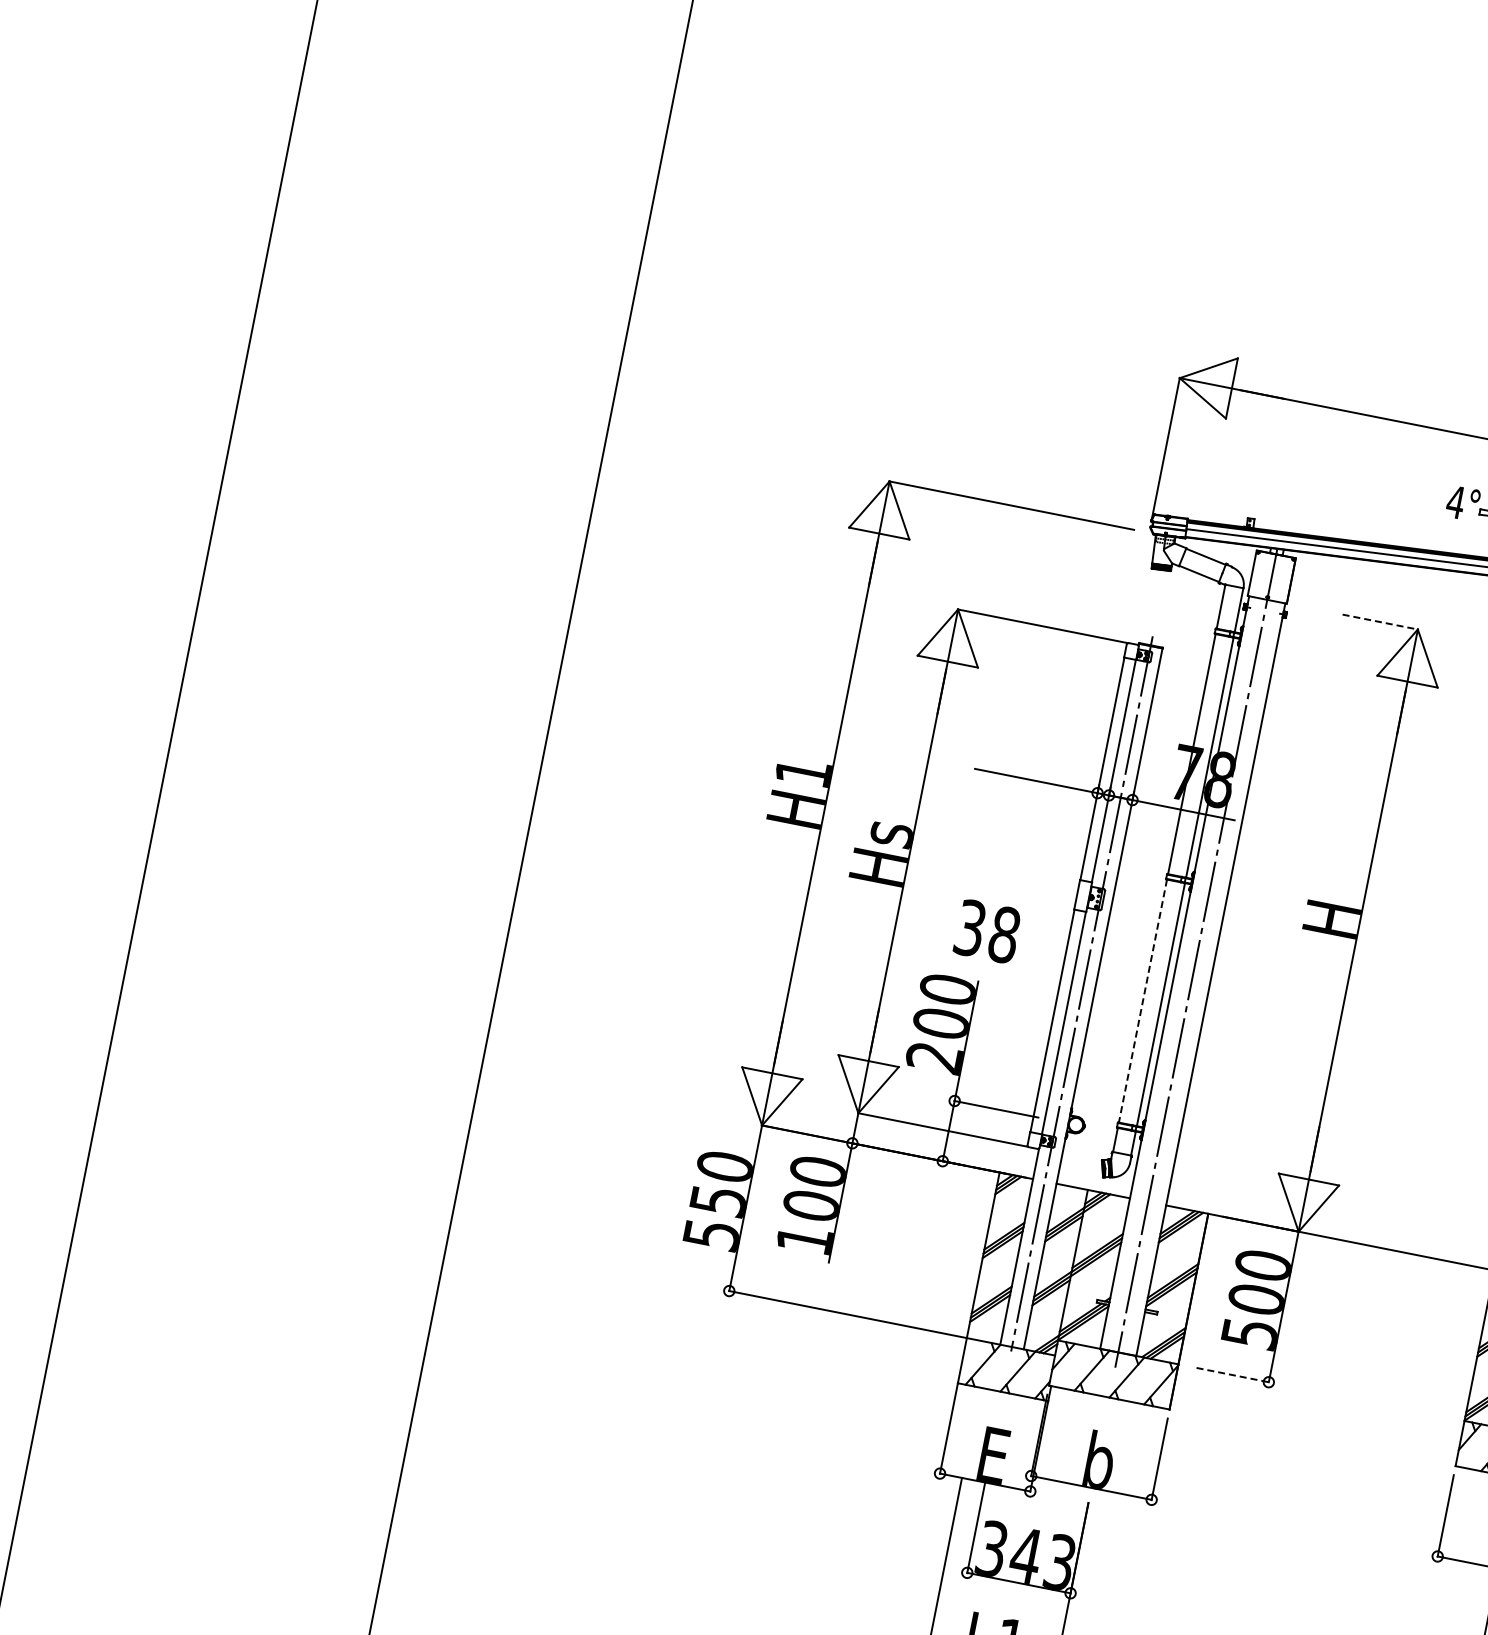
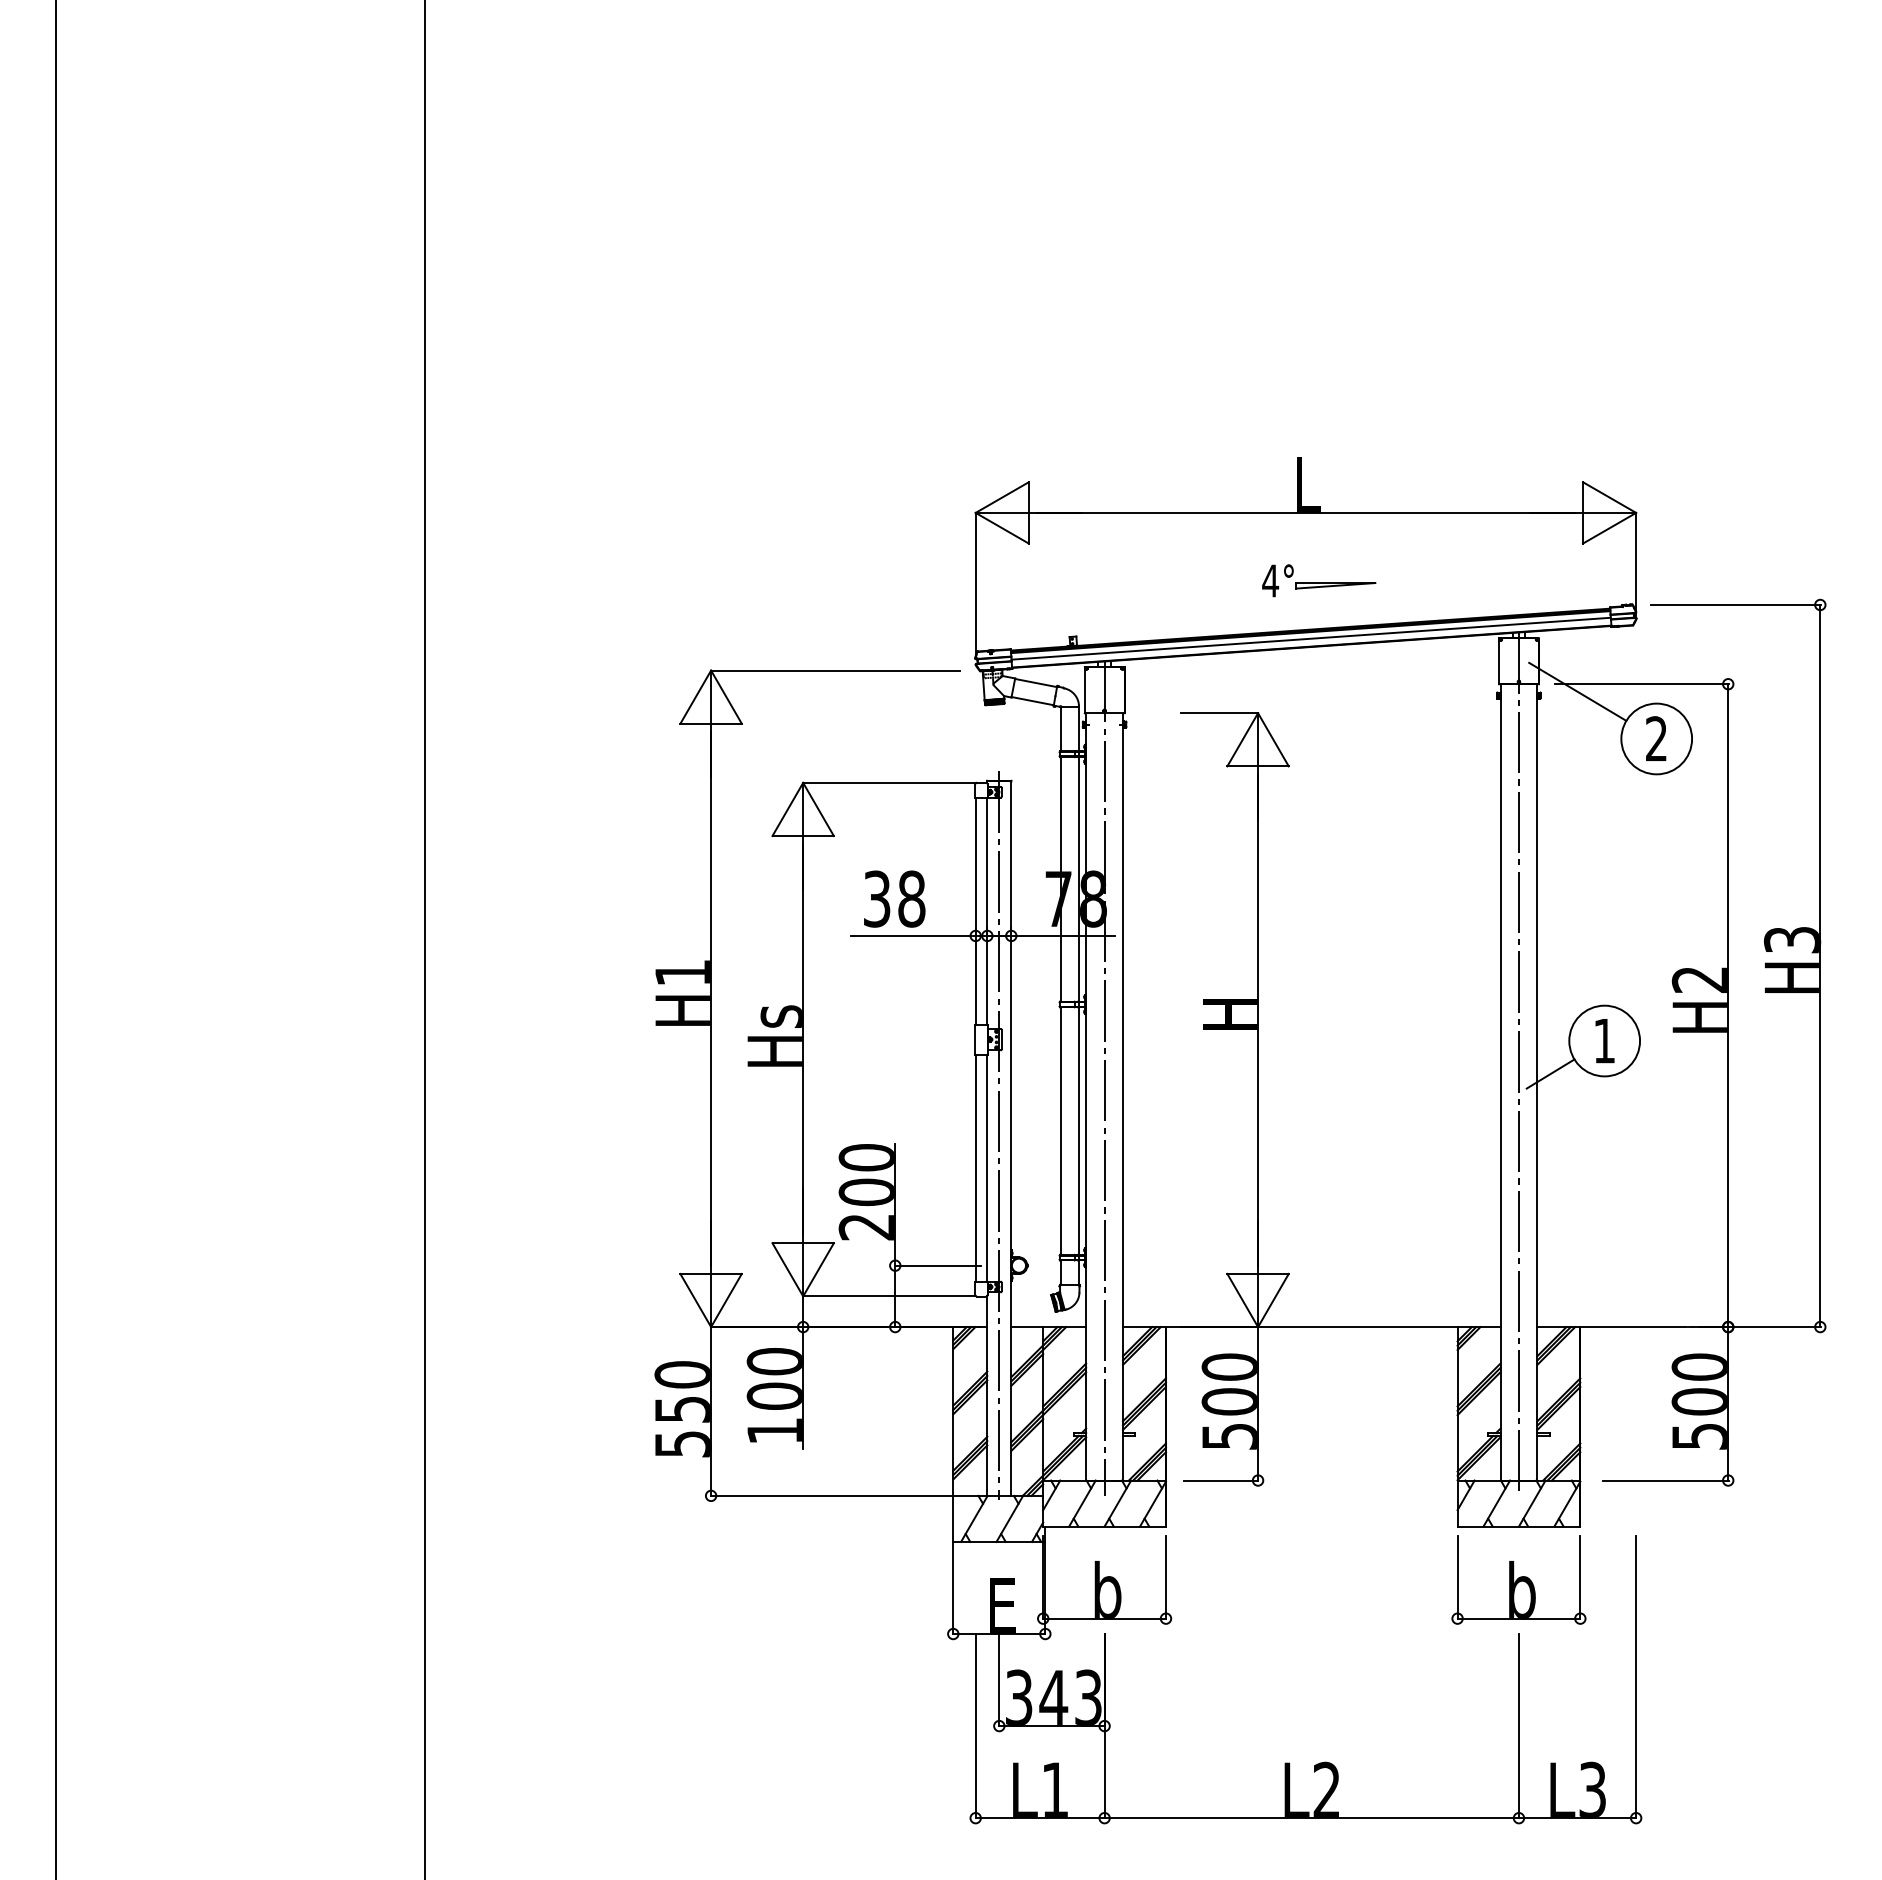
line: (1379, 622) -> (1219, 713), dashed -> solid
text: (987, 930) -> (894, 898), moved
line: (1142, 1001) -> (1060, 1131), dashed -> solid
line: (1232, 1375) -> (1221, 1480), dashed -> solid

